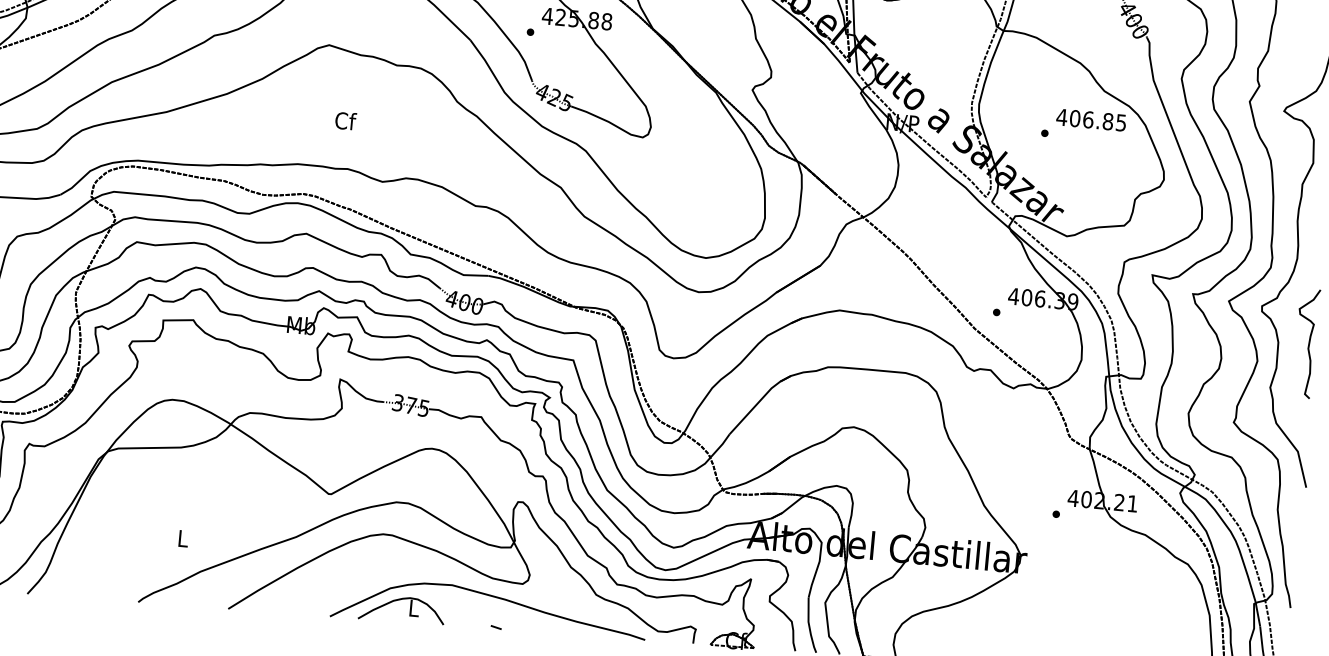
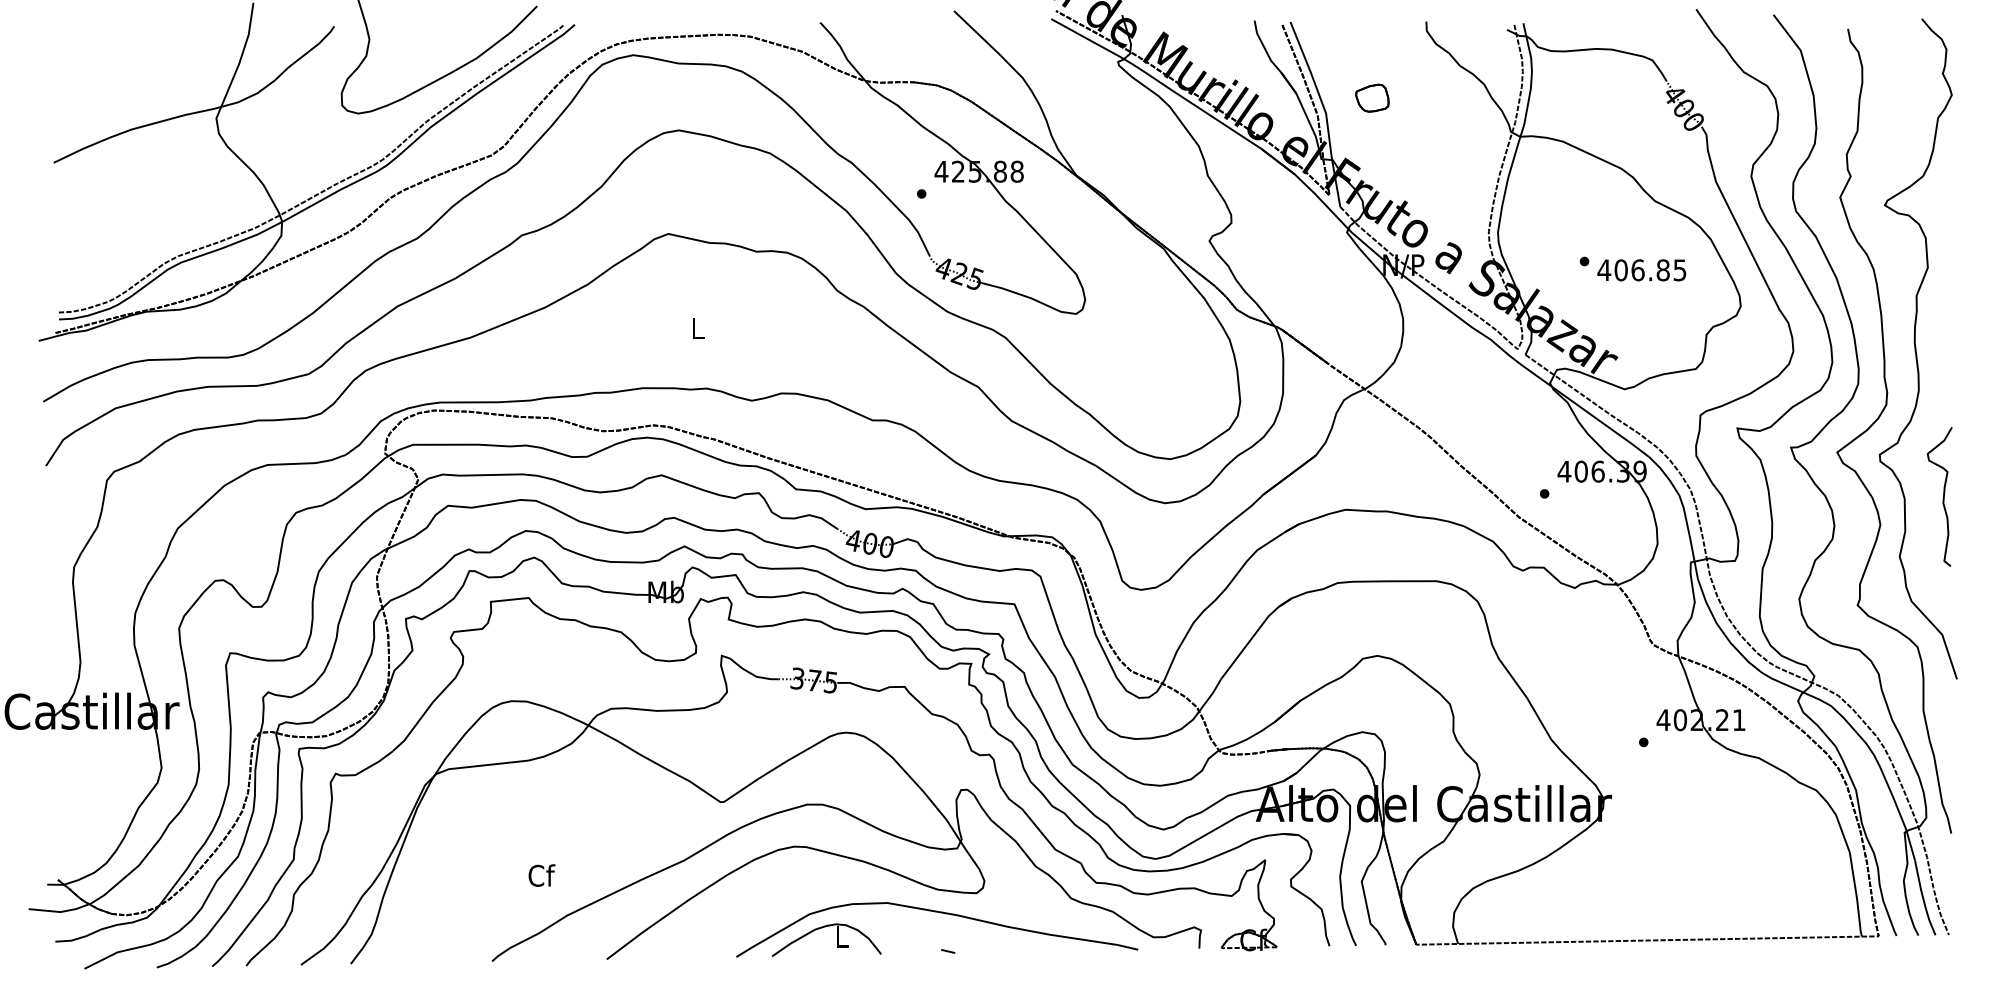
text: (345, 120) -> (698, 327), Cf -> L
text: (1091, 120) -> (1641, 270), moved
text: (183, 538) -> (541, 875), L -> Cf

